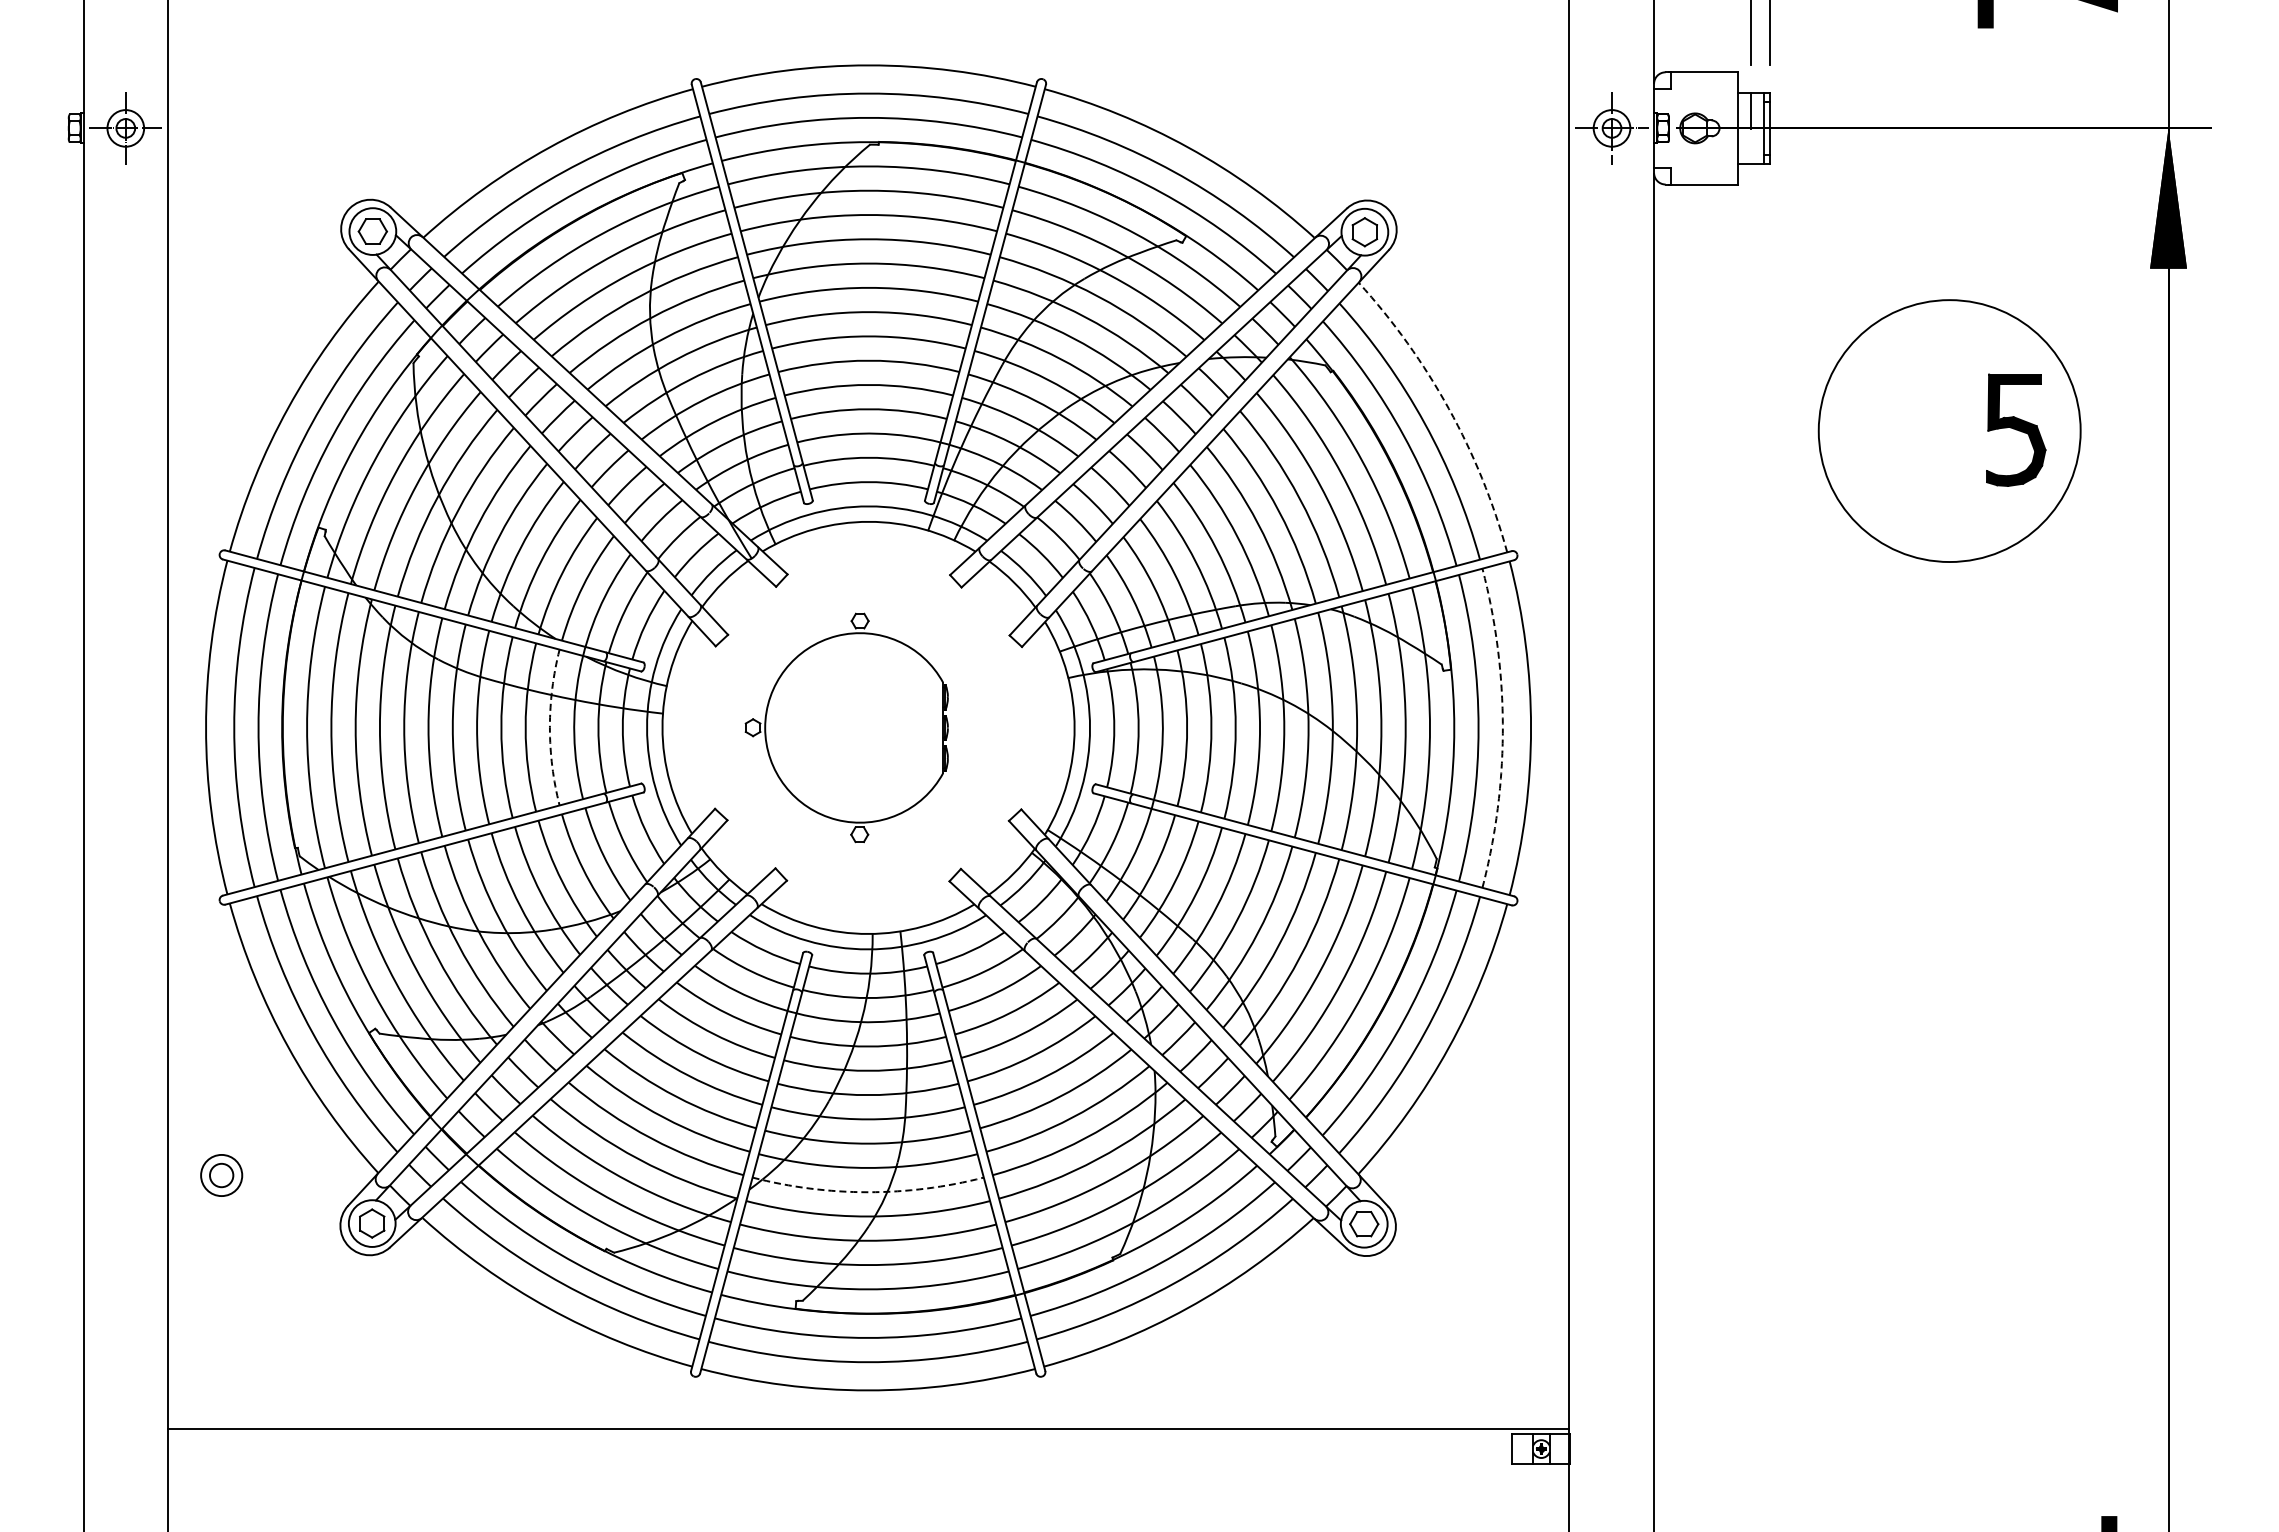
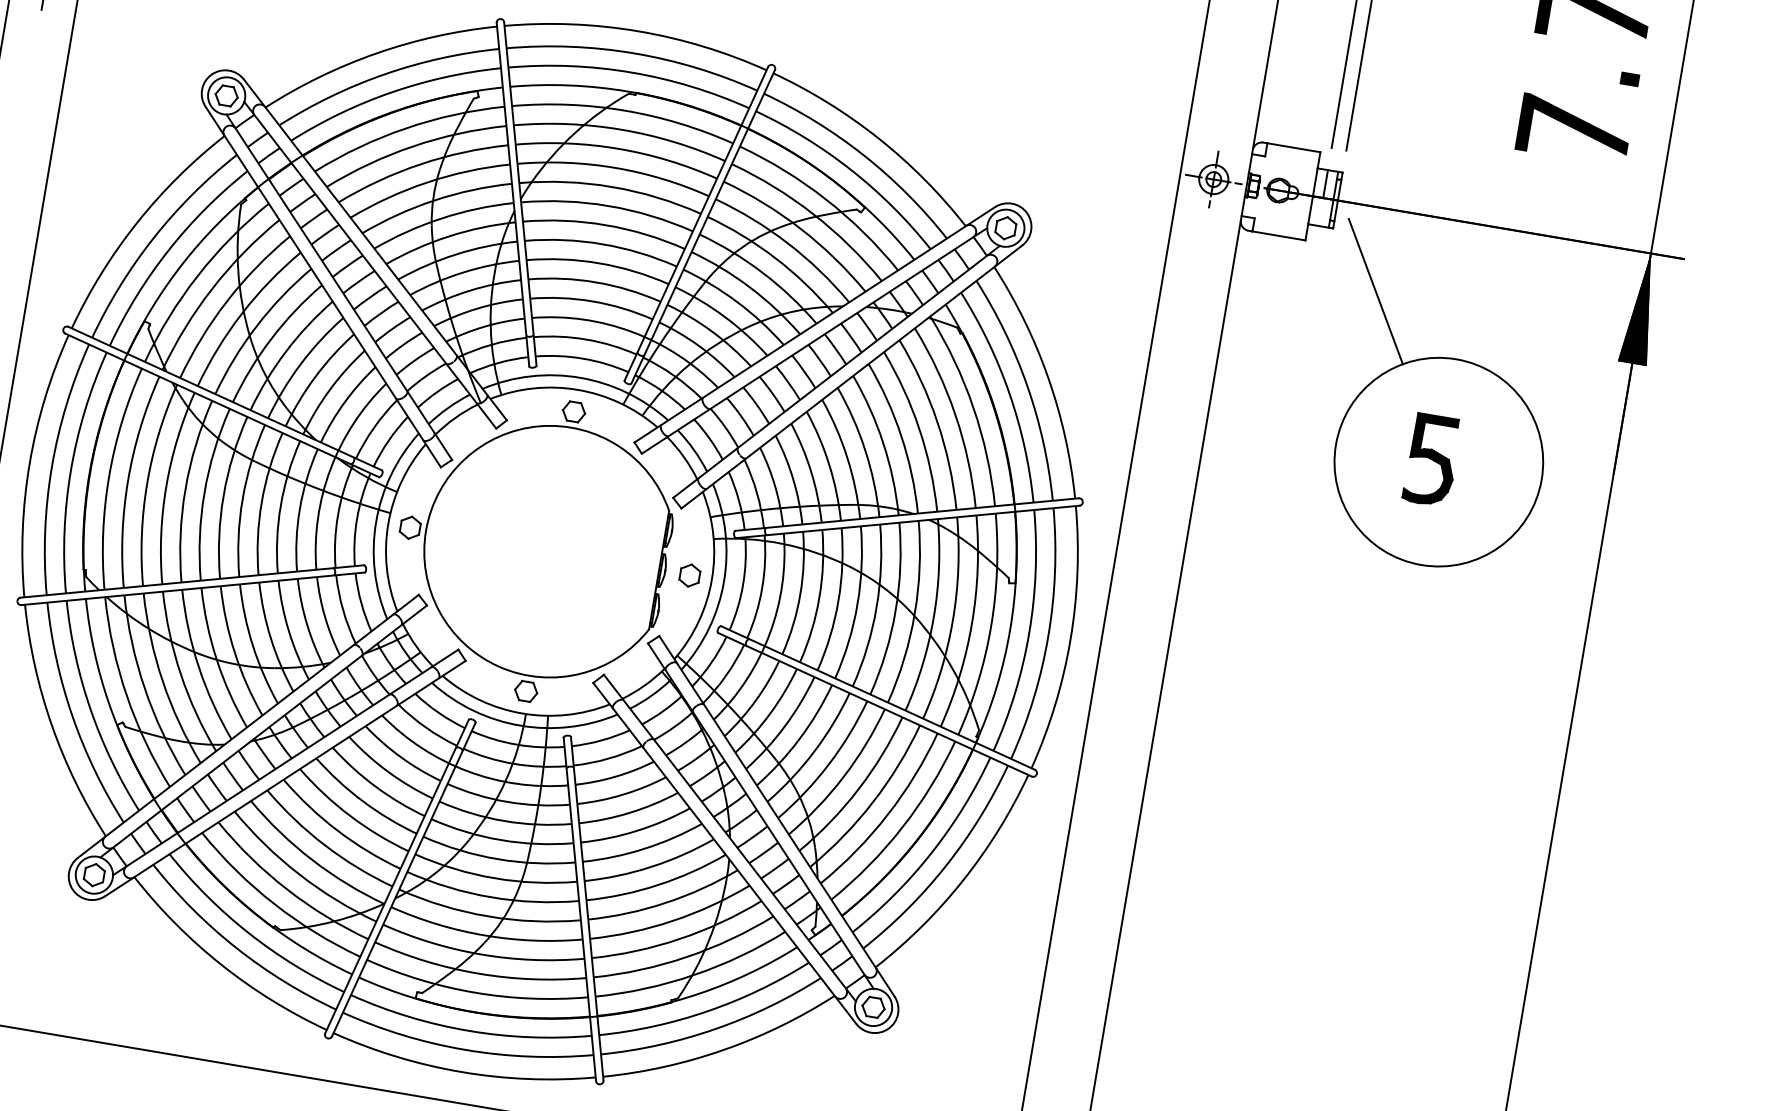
line: (1835, 232) -> (1375, 291), added
arc: (1448, 408) -> (1048, 377), dashed -> solid
part: (2016, 429) -> (1432, 459), moved
arc: (549, 727) -> (299, 508), dashed -> solid
part: (846, 727) -> (532, 548), size x1.67
part: (1046, 728) -> (689, 575), added
arc: (1502, 728) -> (1048, 636), dashed -> solid
arc: (868, 1192) -> (488, 916), dashed -> solid

